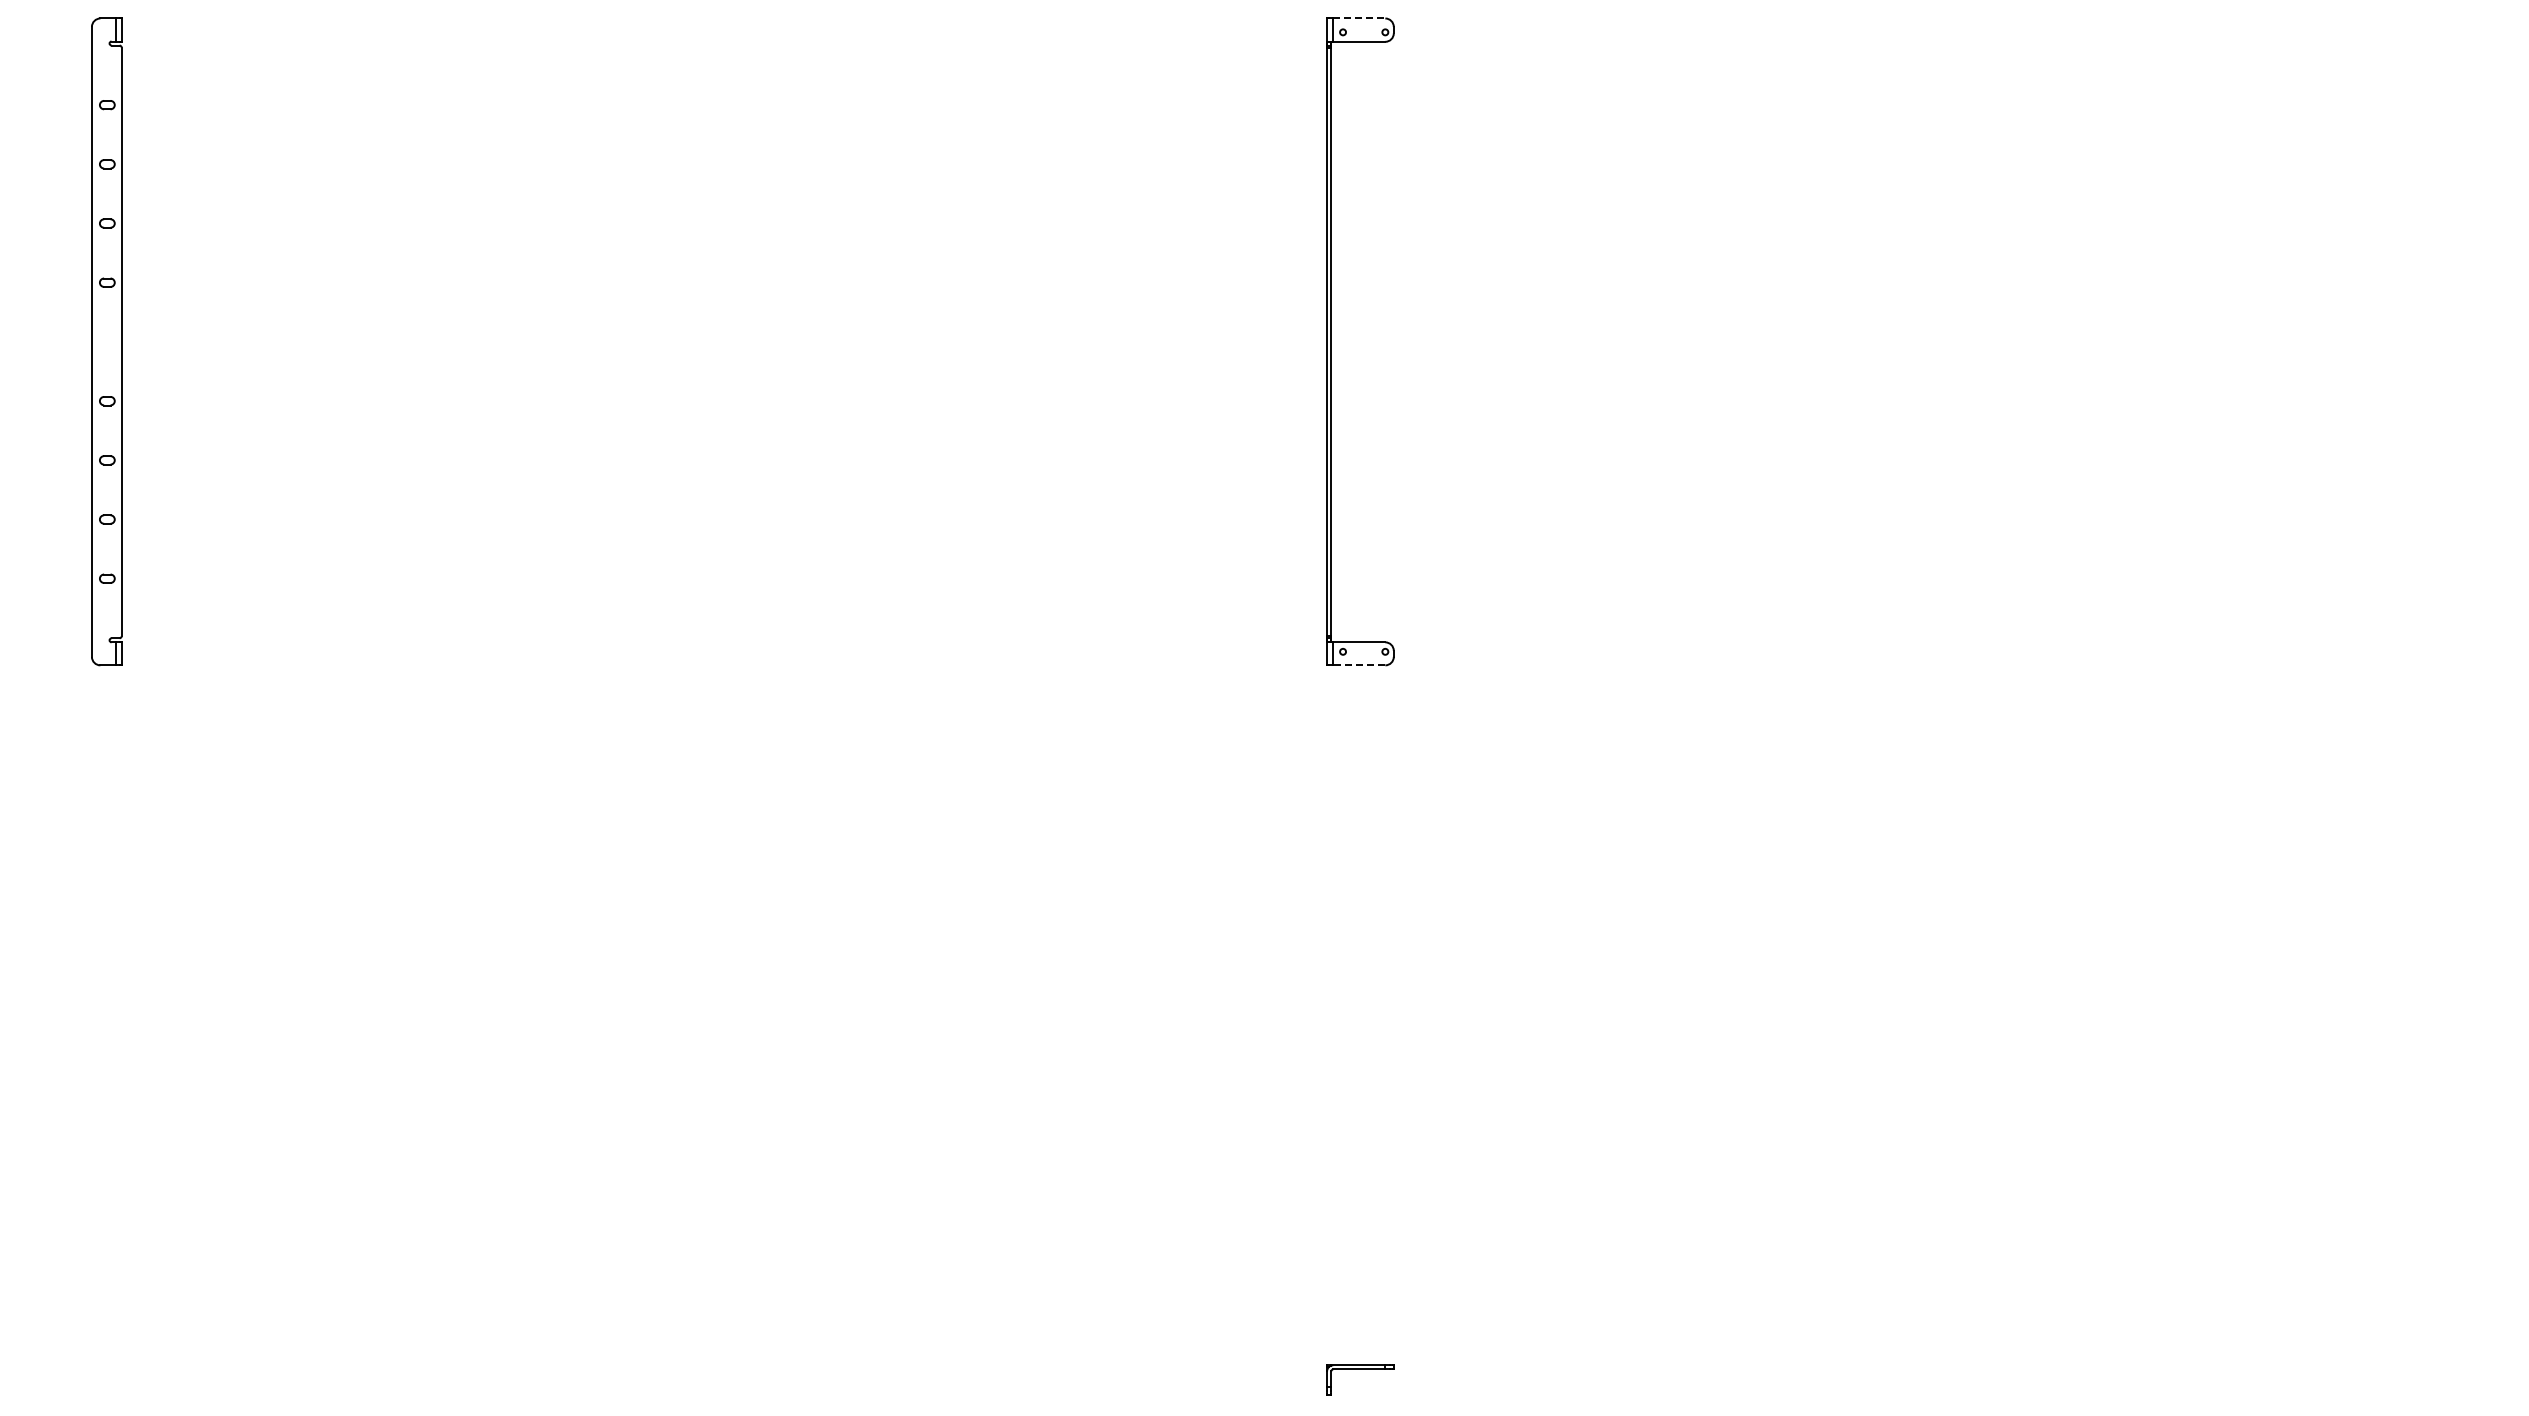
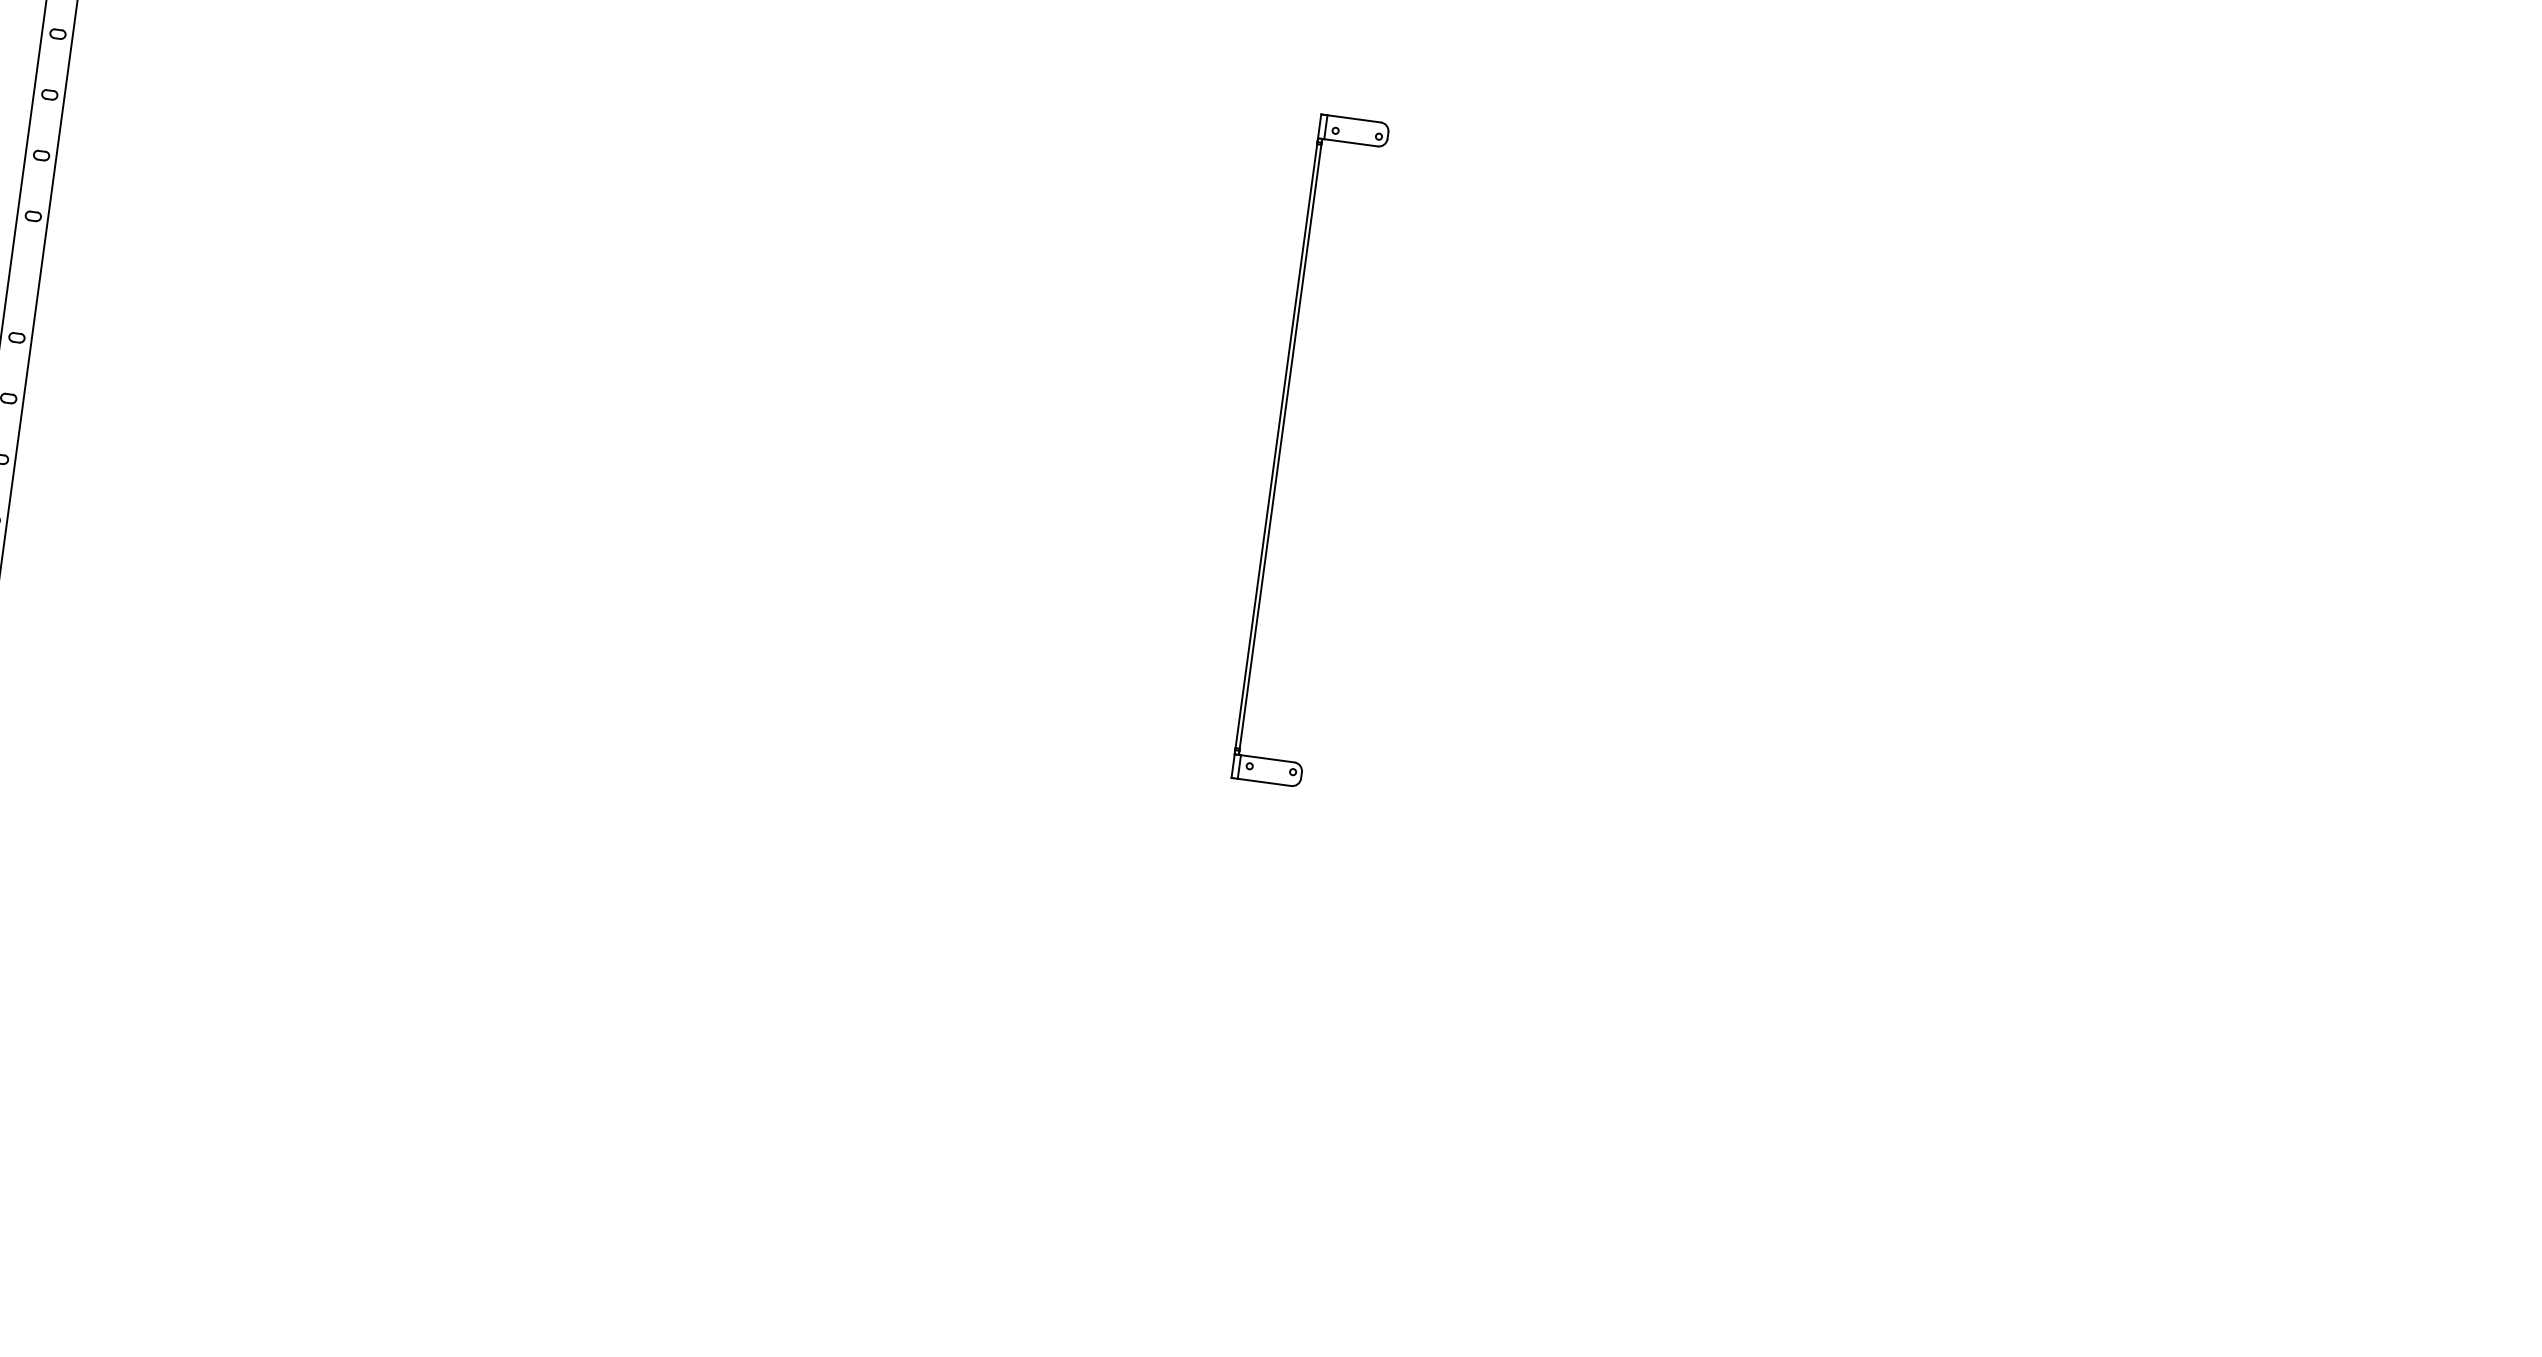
line: (1359, 18) -> (1354, 118), dashed -> solid
line: (1358, 665) -> (1263, 782), dashed -> solid

